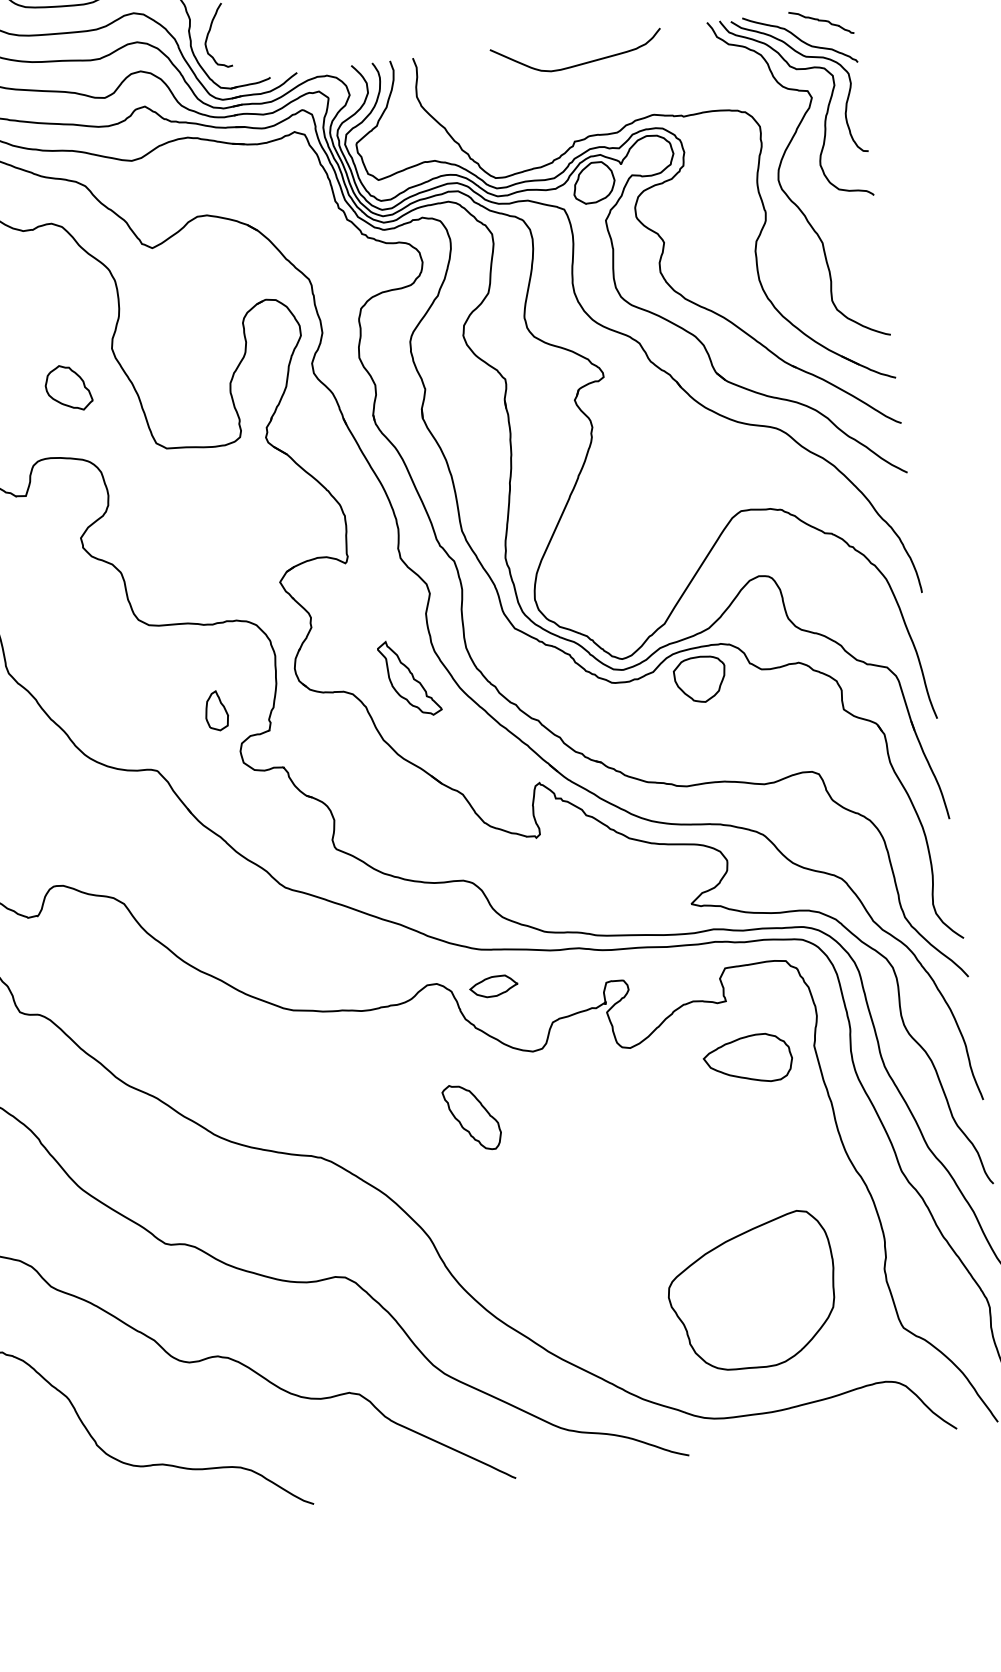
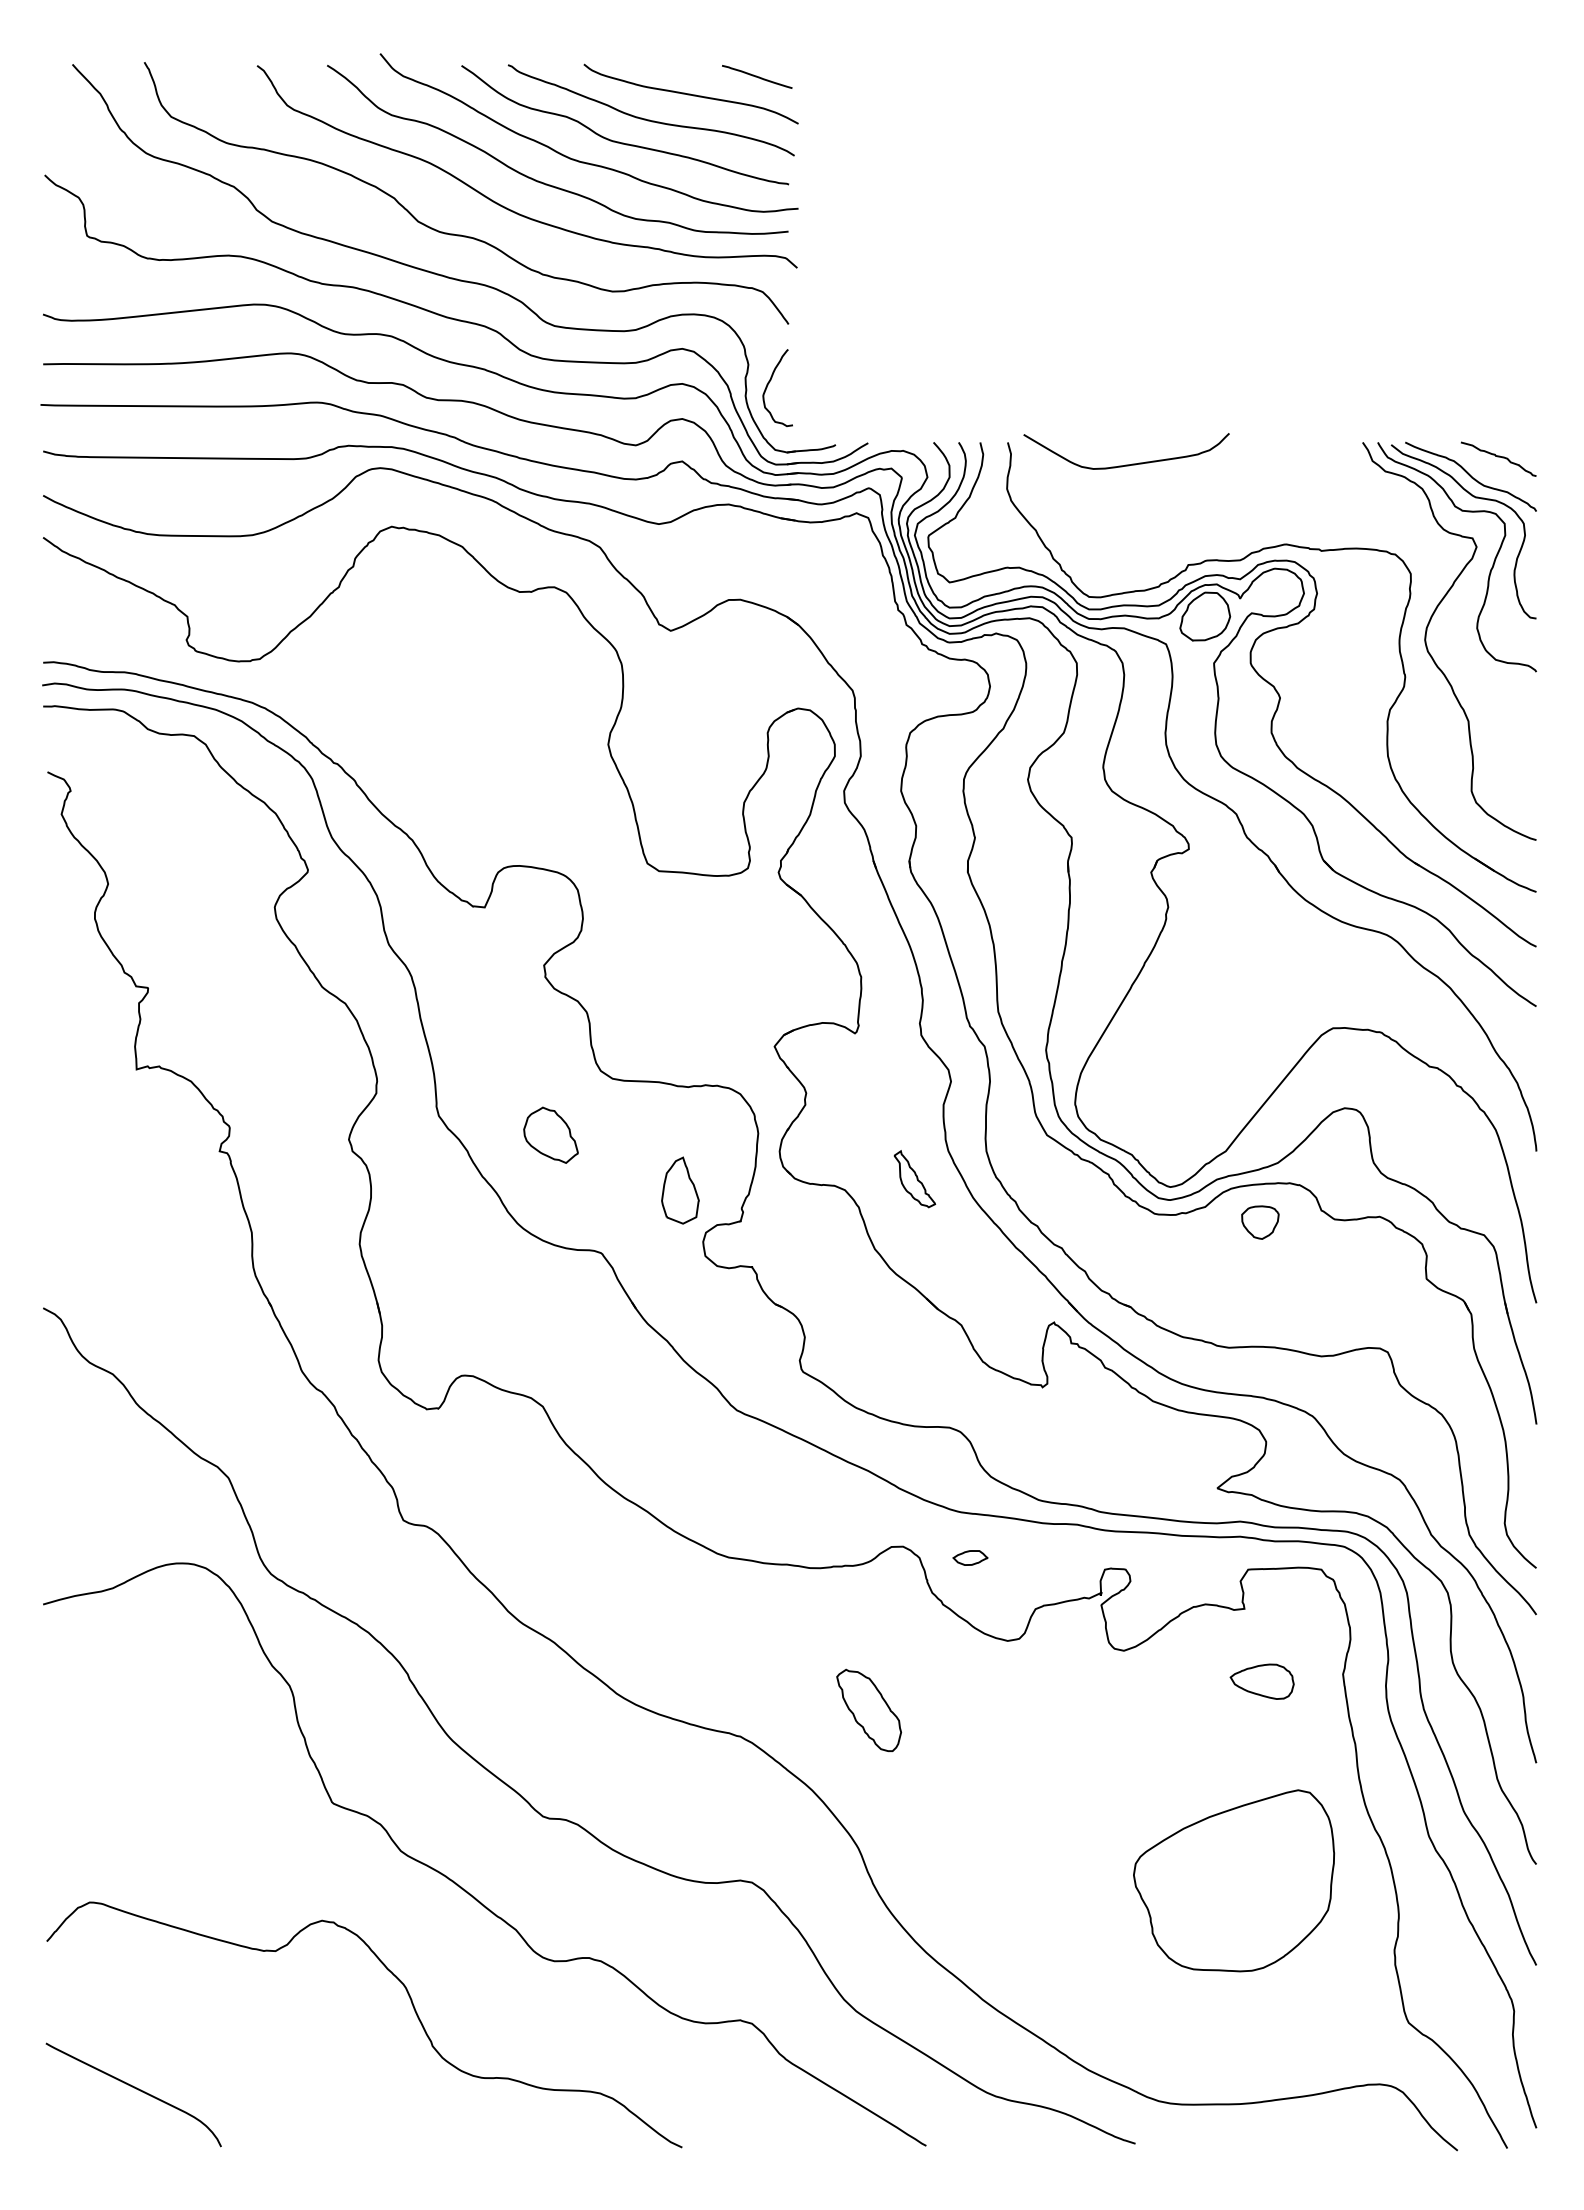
curve: (578, 64) -> (1126, 464), moved
part: (68, 387) -> (550, 1134), moved
part: (409, 677) -> (914, 1178), size x0.6
part: (700, 679) -> (1260, 1222), size x0.6
part: (216, 710) -> (680, 1189), size x1.4
part: (493, 986) -> (970, 1557), size x0.6
part: (747, 1059) -> (1261, 1681), size x0.6
part: (471, 1116) -> (868, 1709), moved
part: (752, 1292) -> (1234, 1880), moved

